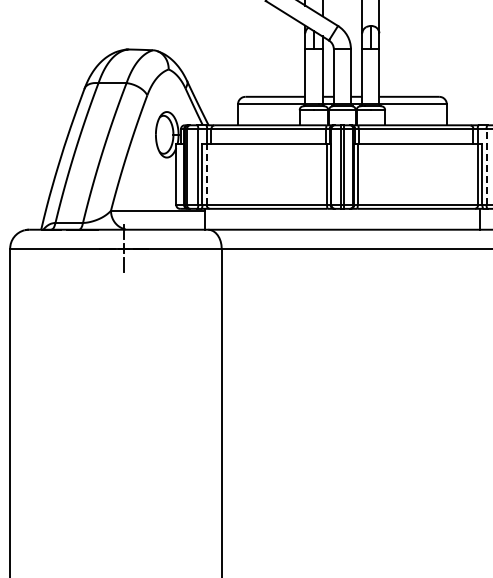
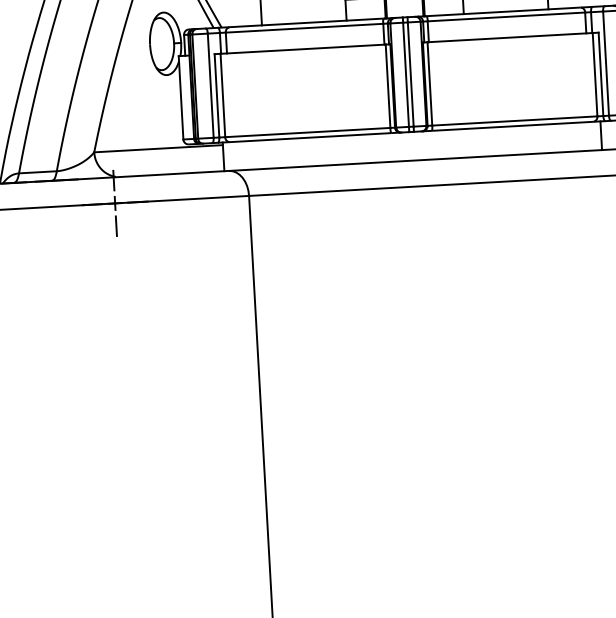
line: (486, 167) -> (606, 64), dashed -> solid
line: (206, 174) -> (222, 95), dashed -> solid

